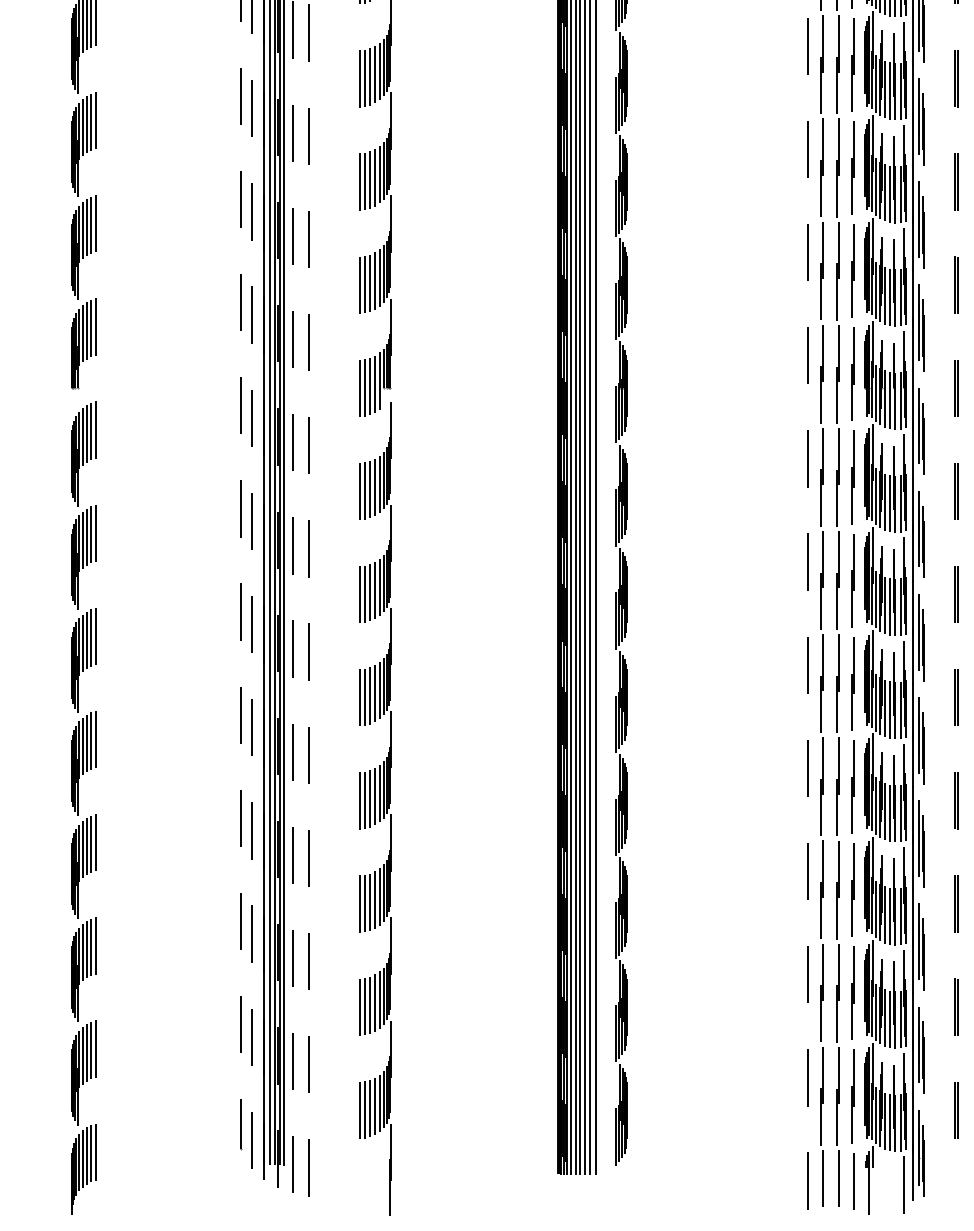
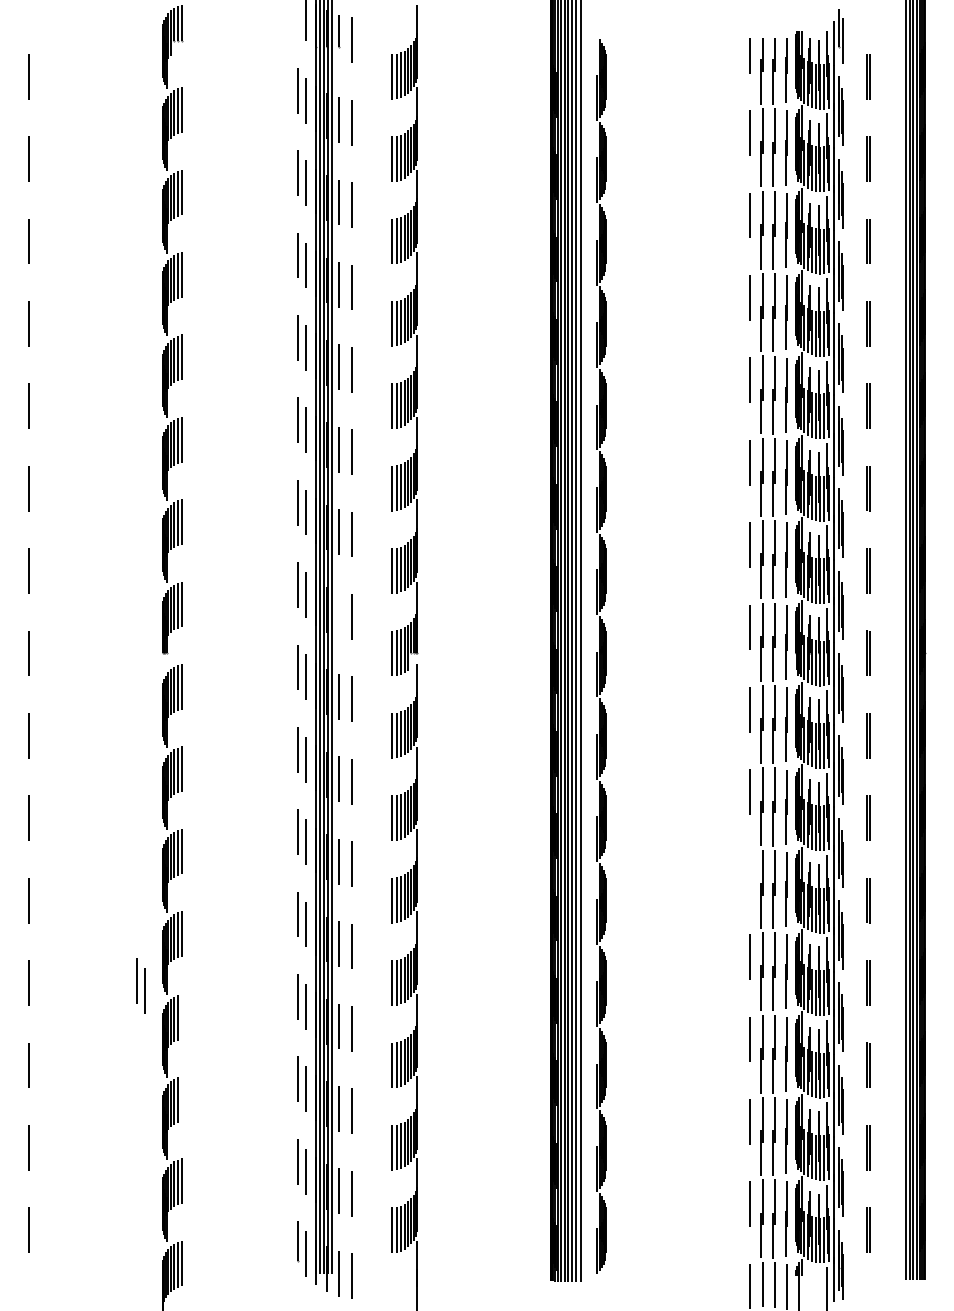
line: (292, 339) -> (338, 614), removed
line: (808, 665) -> (750, 874), removed
part: (44, 804) -> (140, 985), added
line: (95, 842) -> (181, 1016), removed
line: (95, 945) -> (181, 1098), removed

